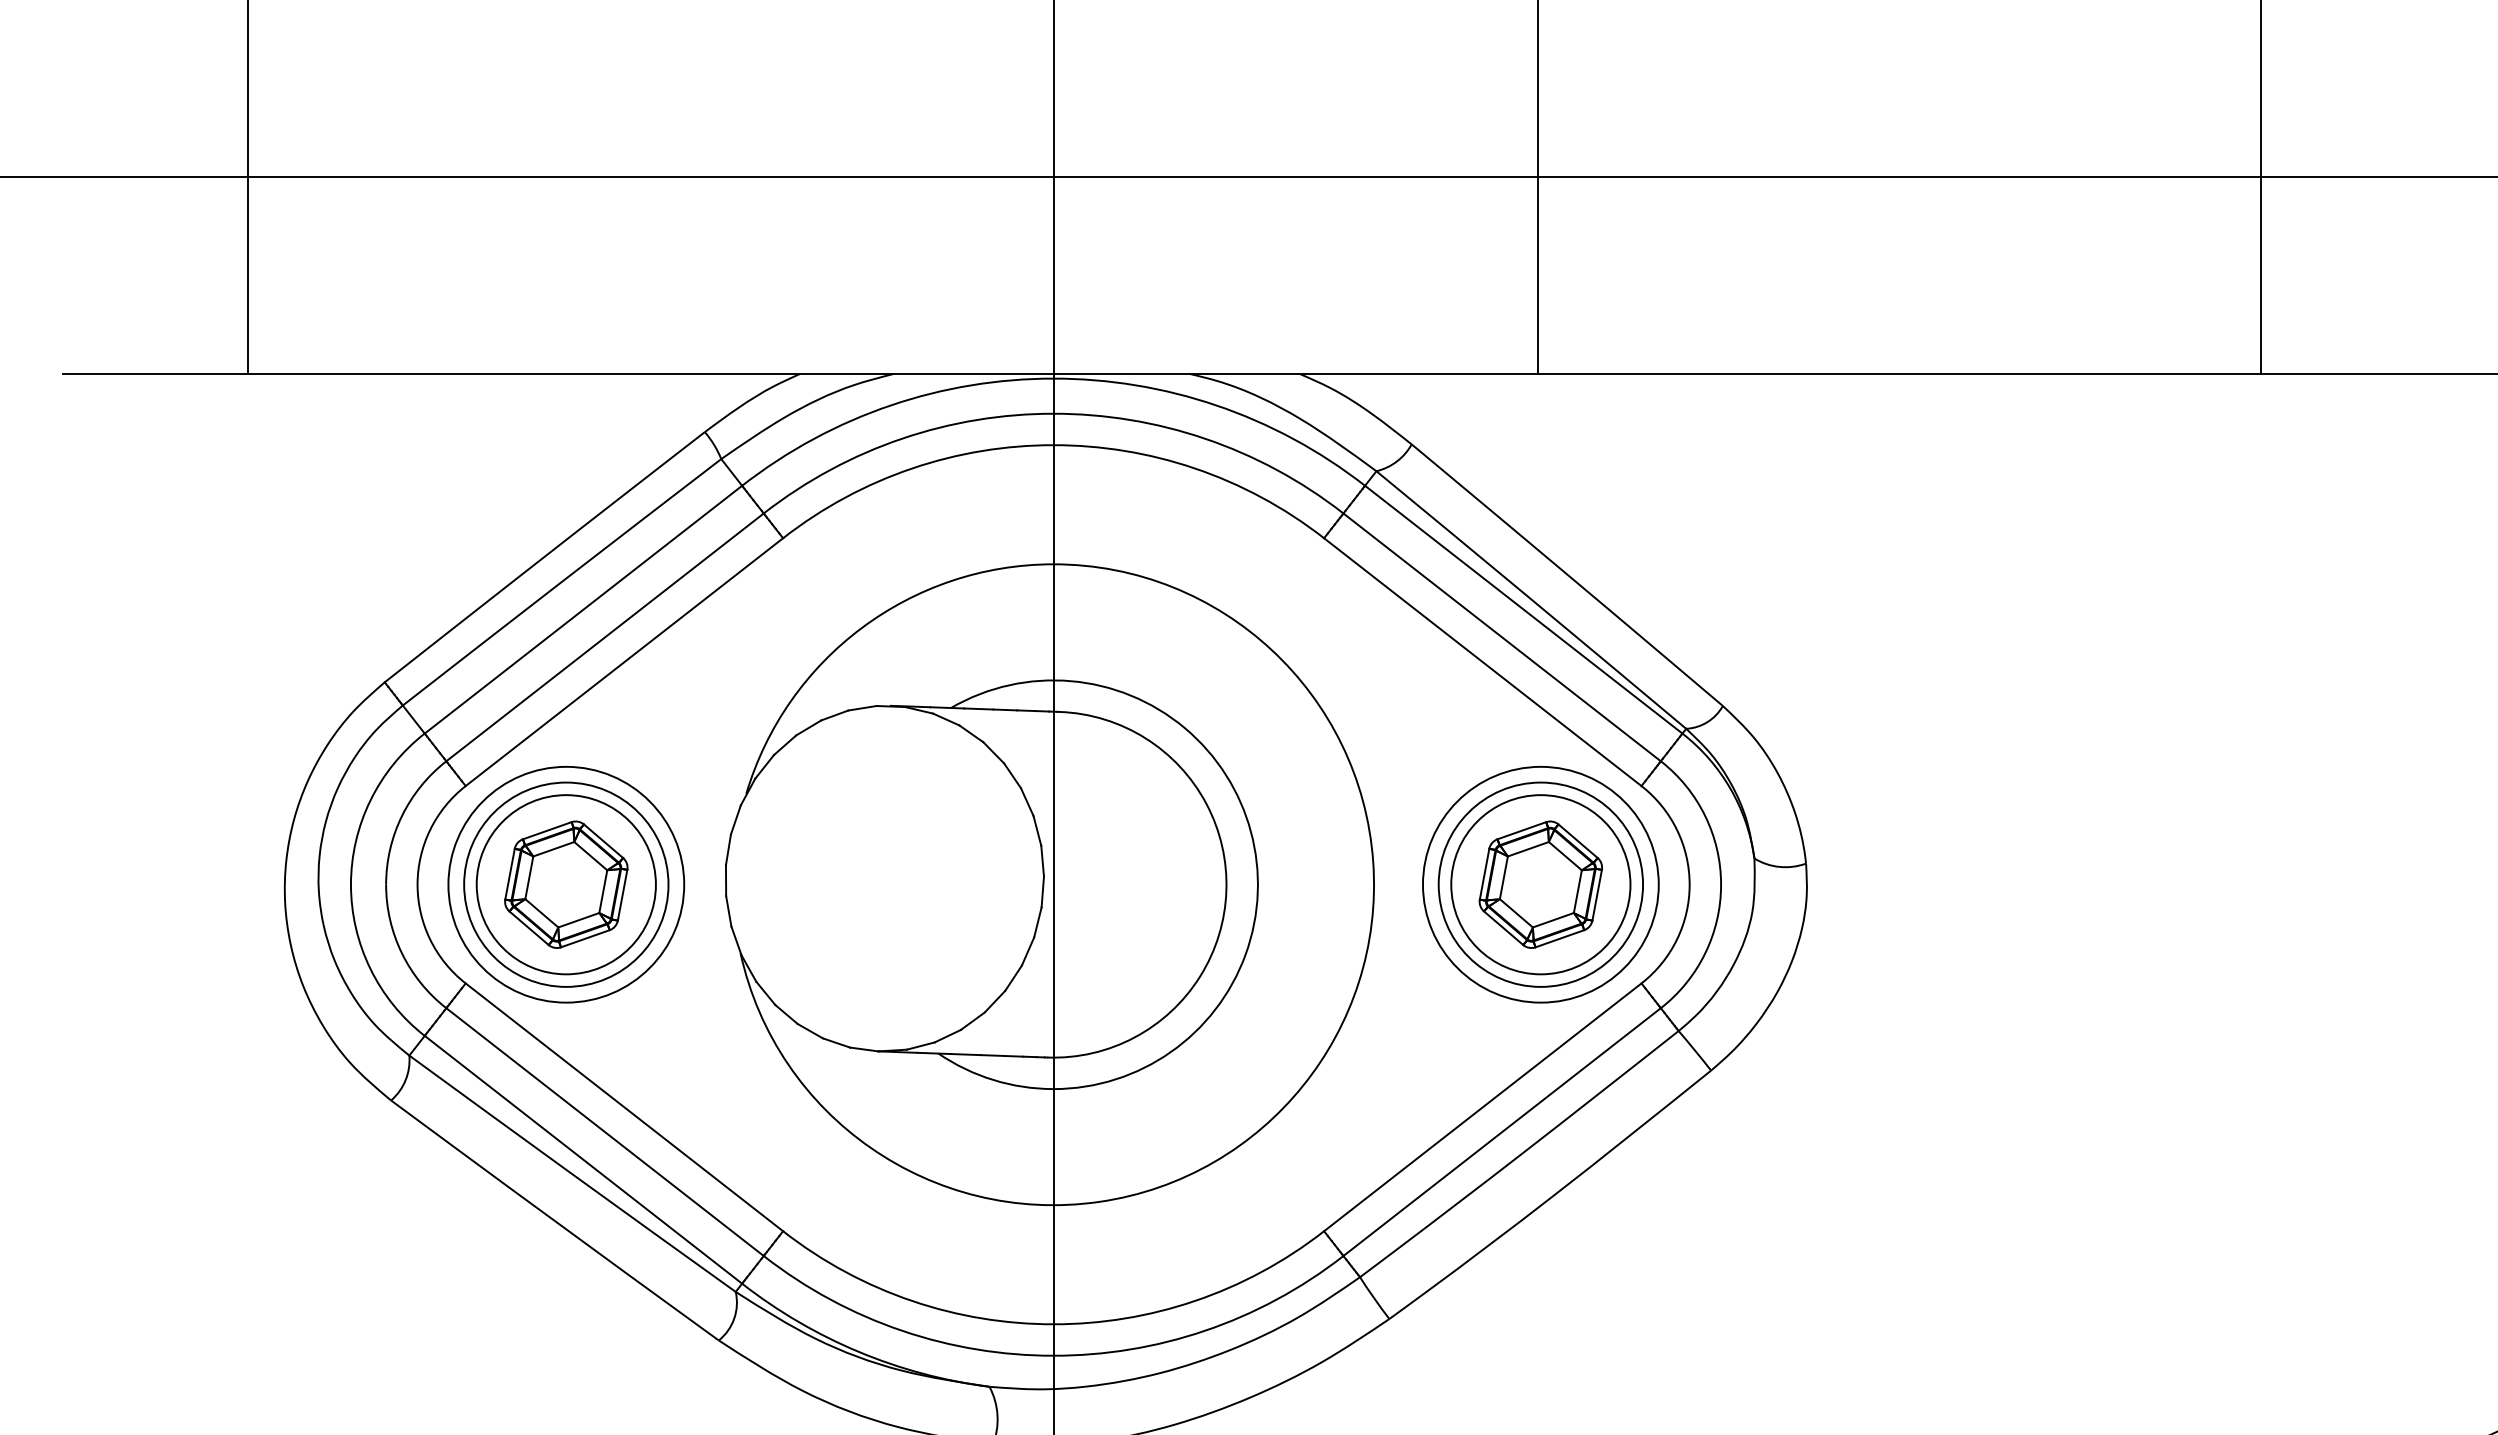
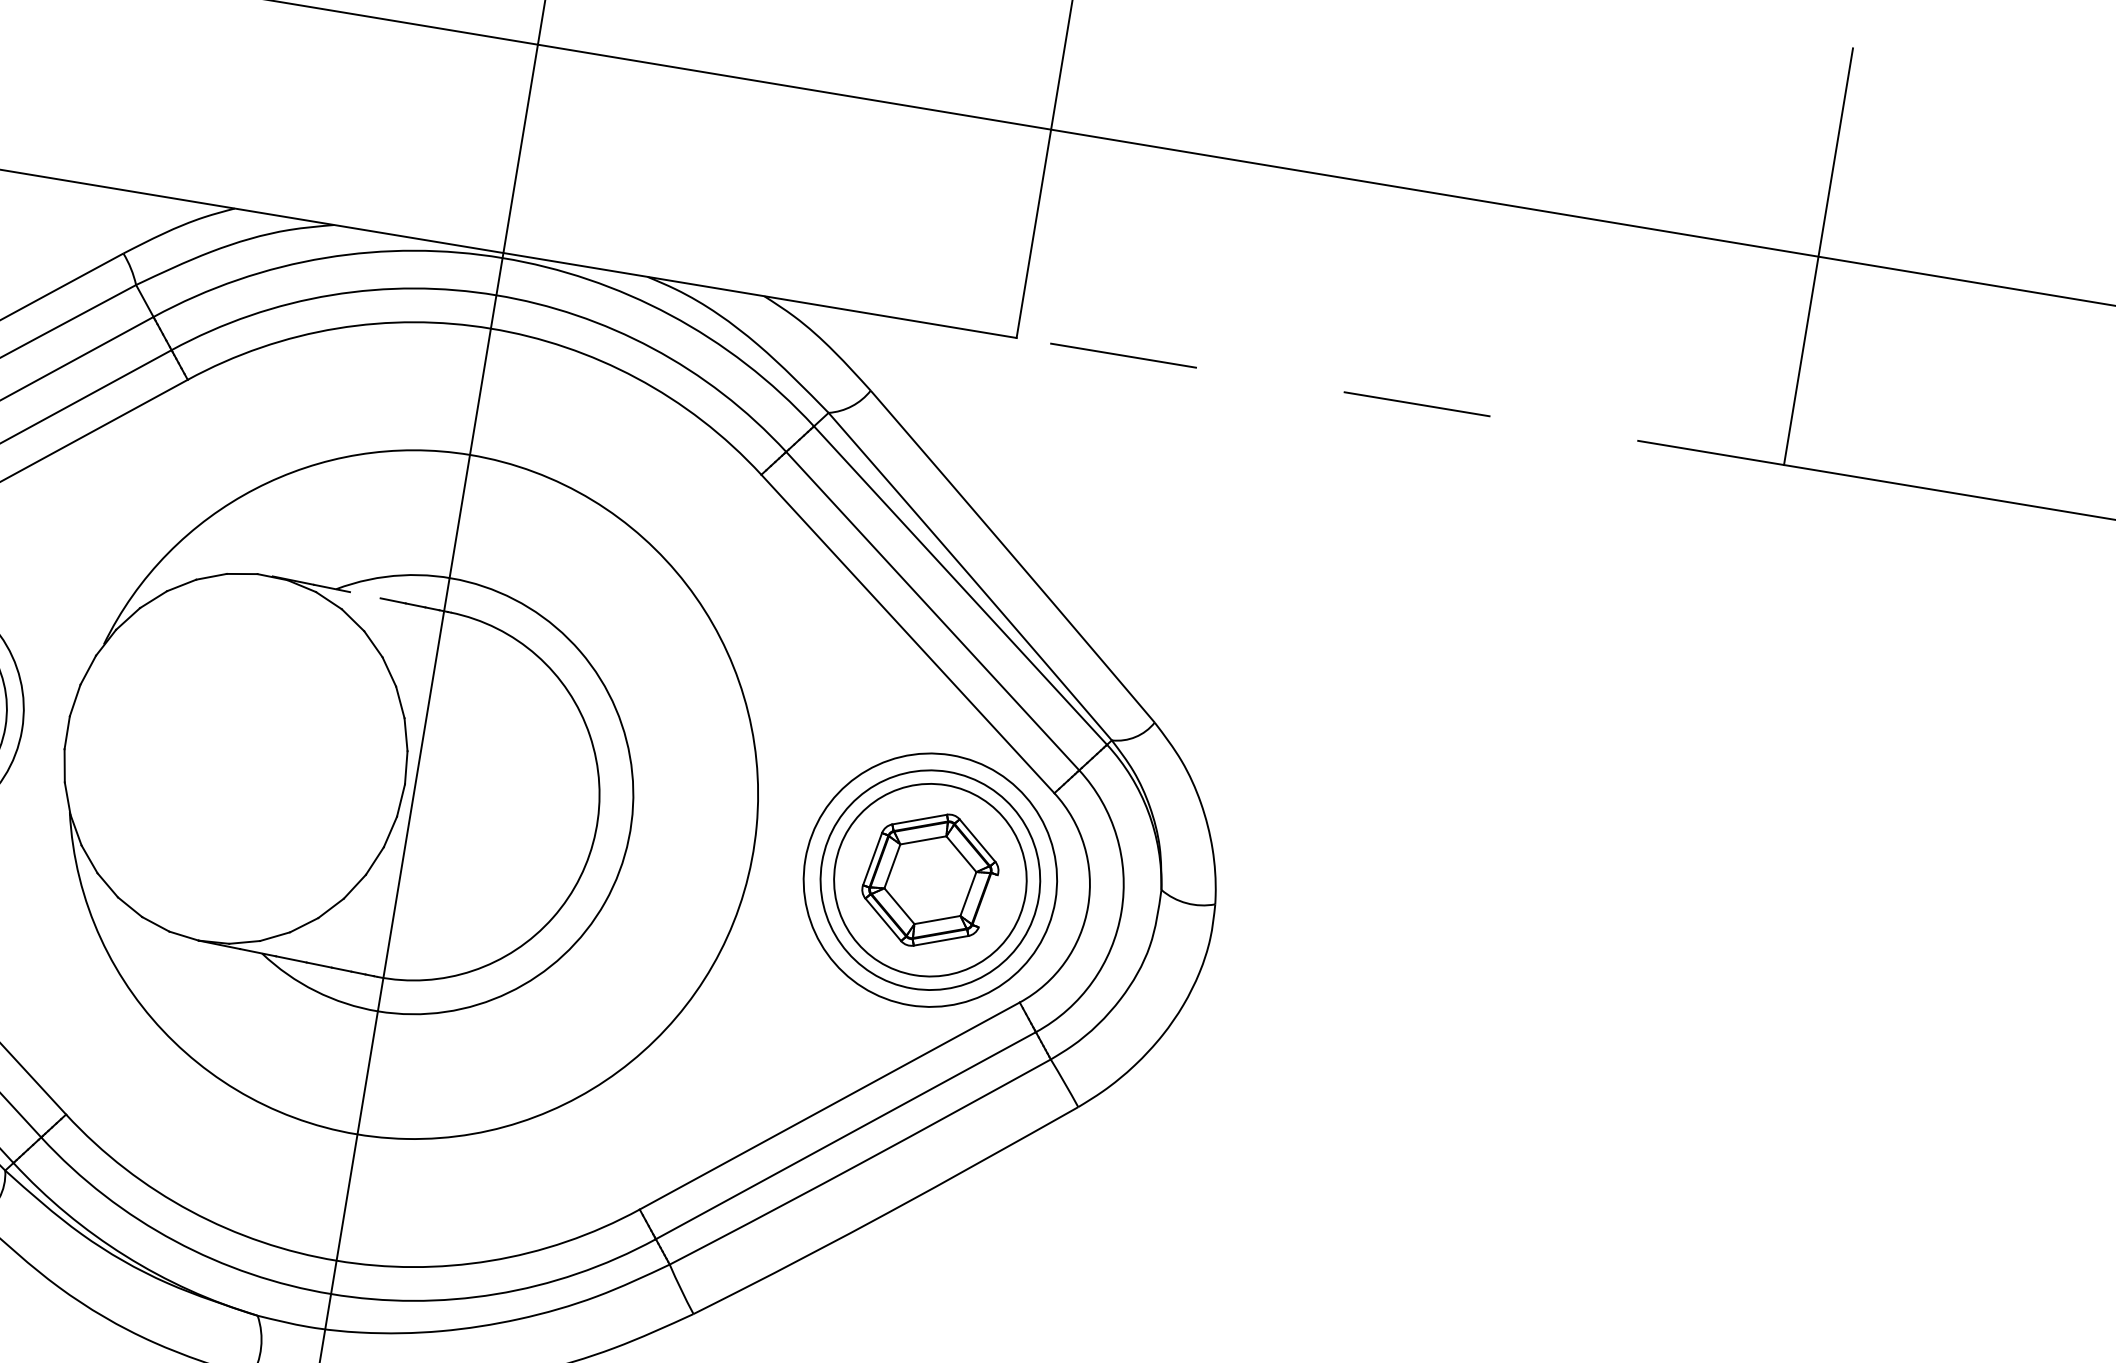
line: (1899, 373) -> (1400, 401), solid -> dashed
line: (978, 708) -> (365, 594), removed
line: (1596, 894) -> (987, 900), removed

